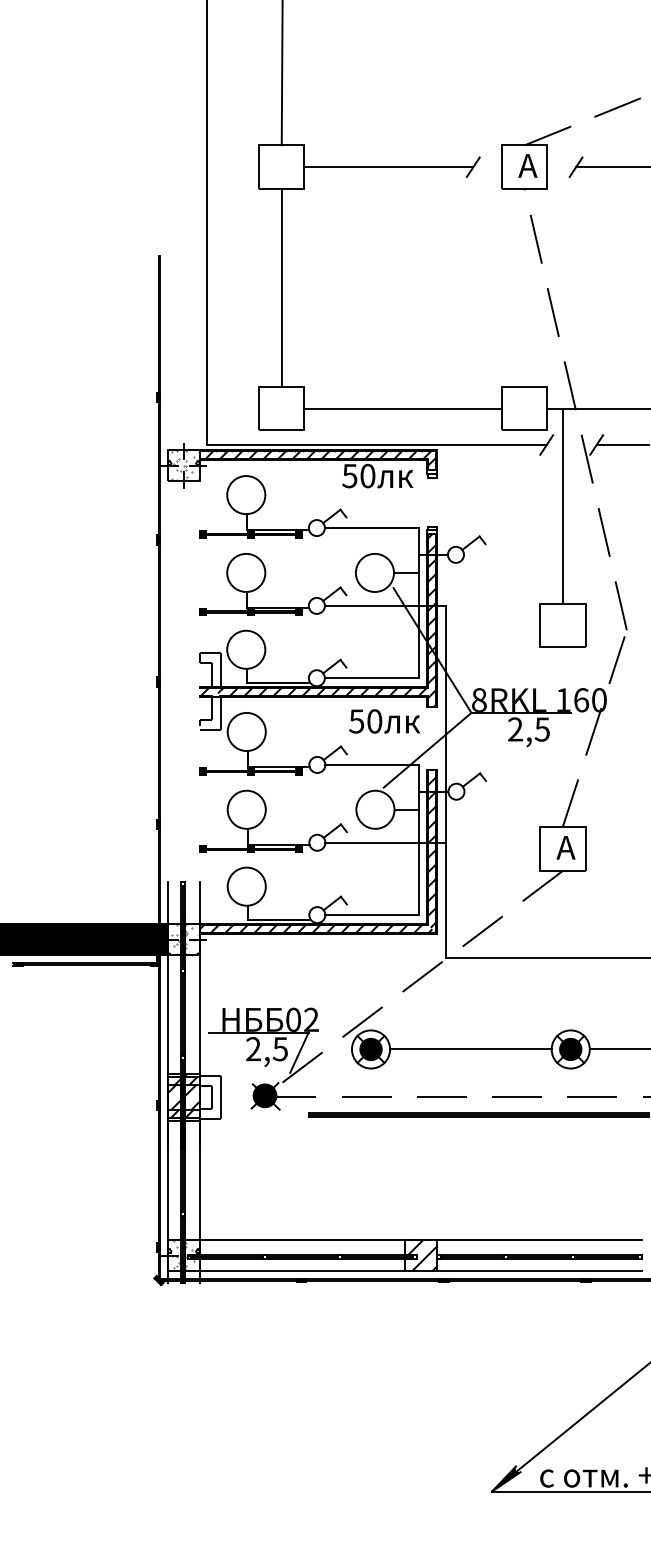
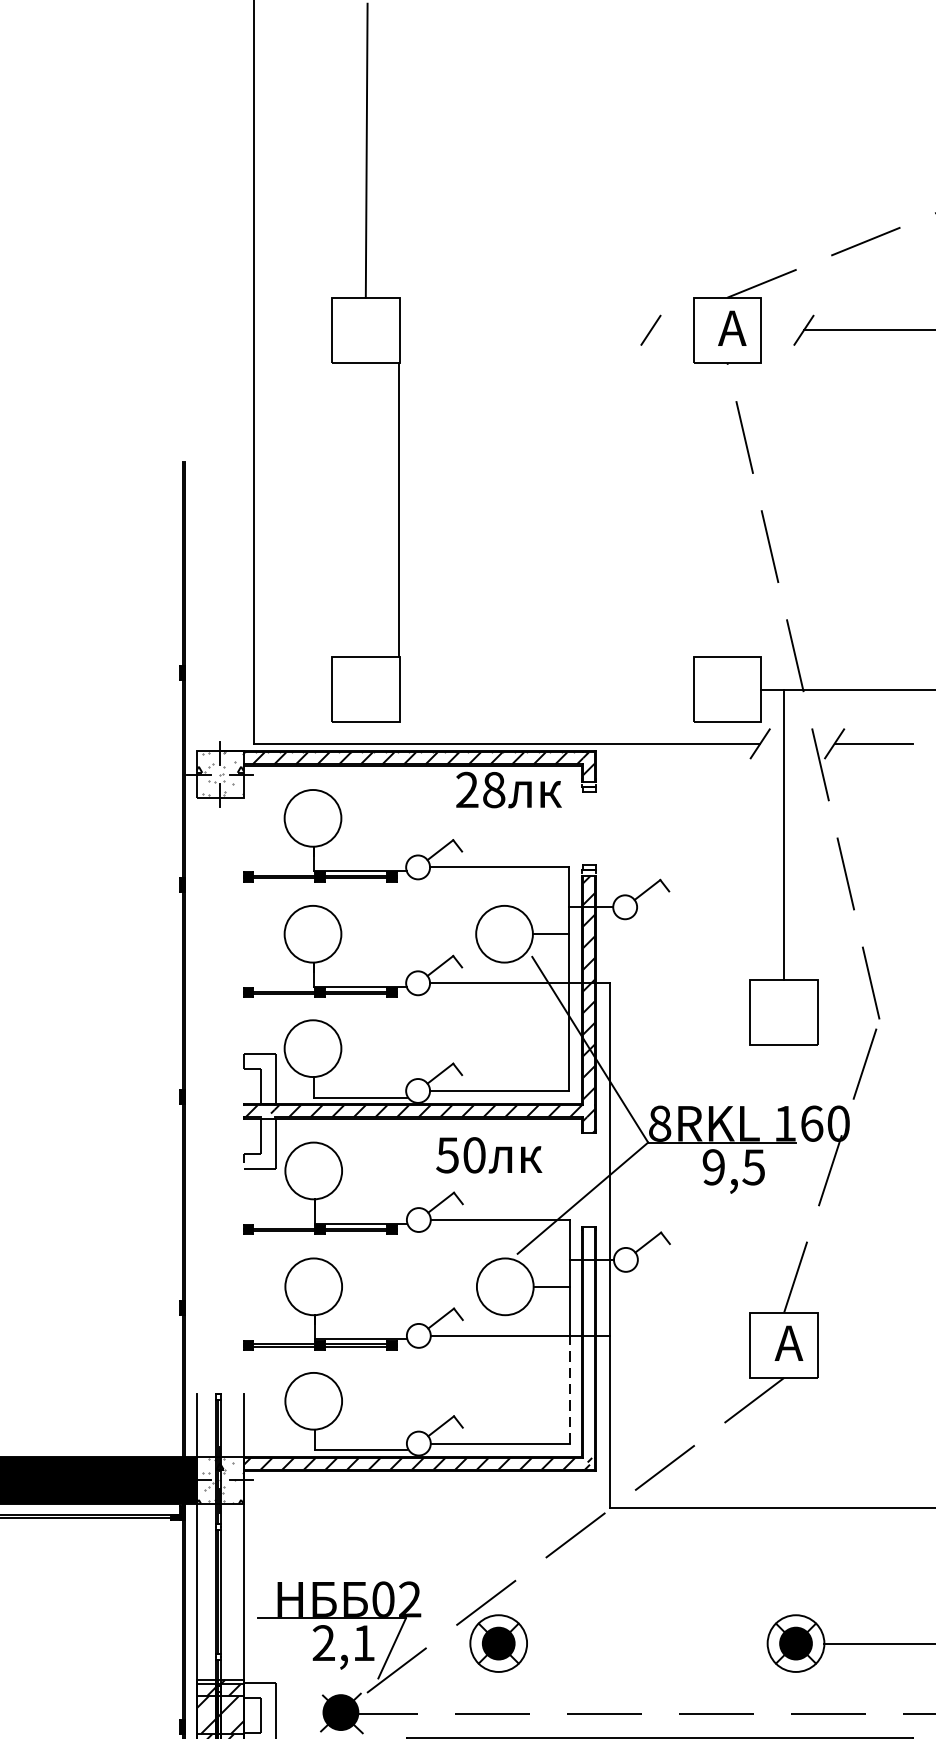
line: (388, 167) -> (524, 330), removed
line: (281, 287) -> (398, 509), moved
line: (402, 408) -> (545, 689), removed
text: (358, 475) -> (480, 789), 50 -> 28
text: (384, 721) -> (489, 1155), moved
text: (515, 729) -> (713, 1167), 2,5 -> 9,5
hatch: (431, 846) -> (588, 1341), removed
line: (419, 878) -> (570, 1389), solid -> dashed
text: (279, 1049) -> (362, 1643), 2,5 -> 2,1
line: (470, 1049) -> (646, 1643), removed

